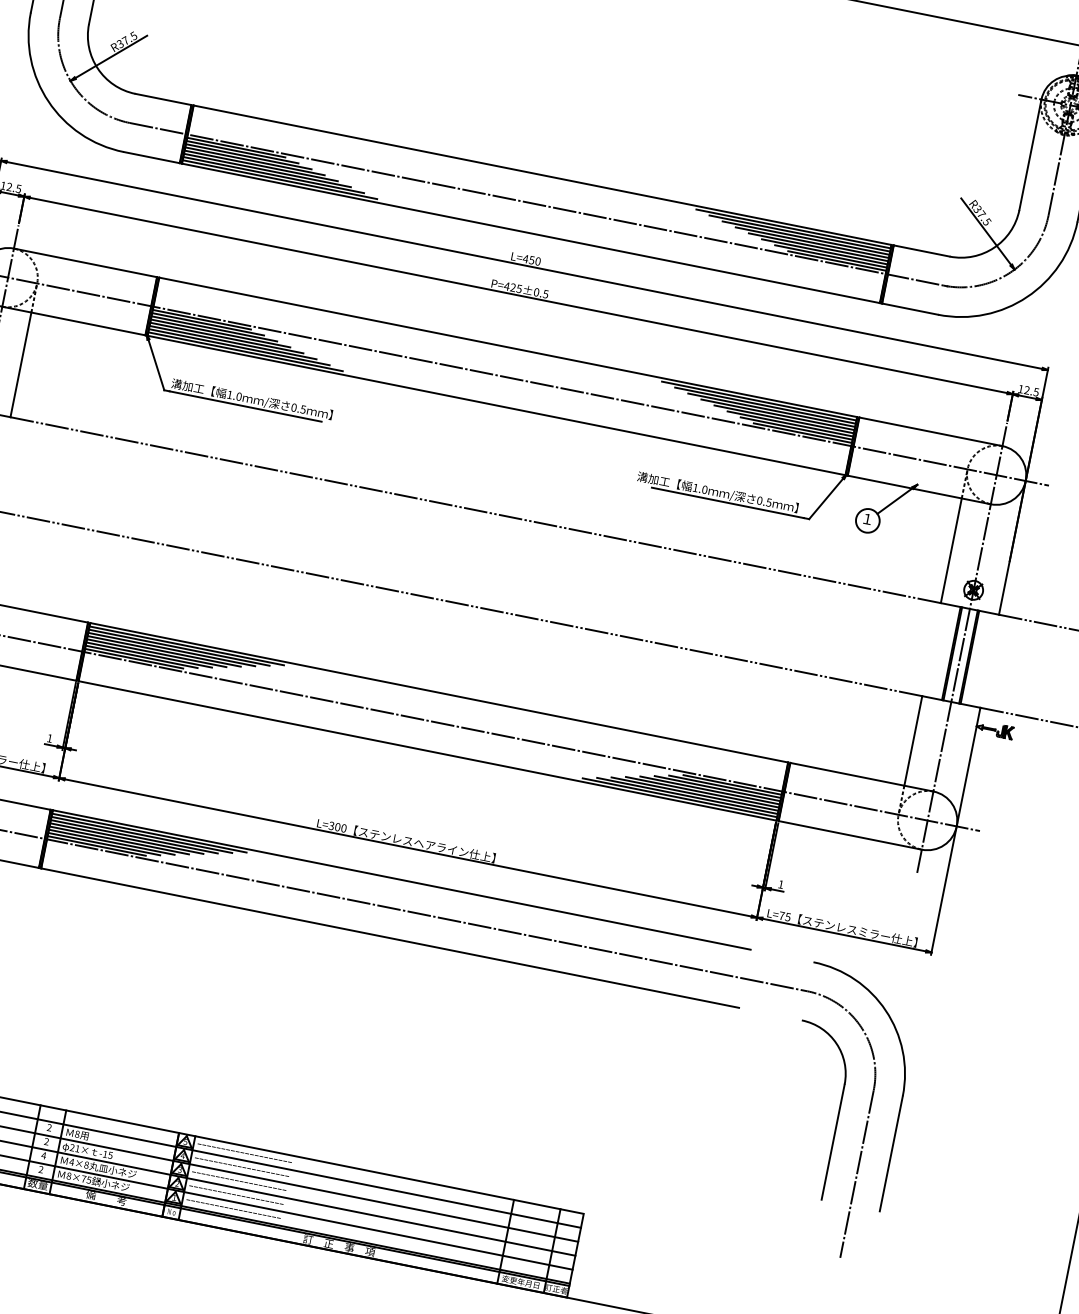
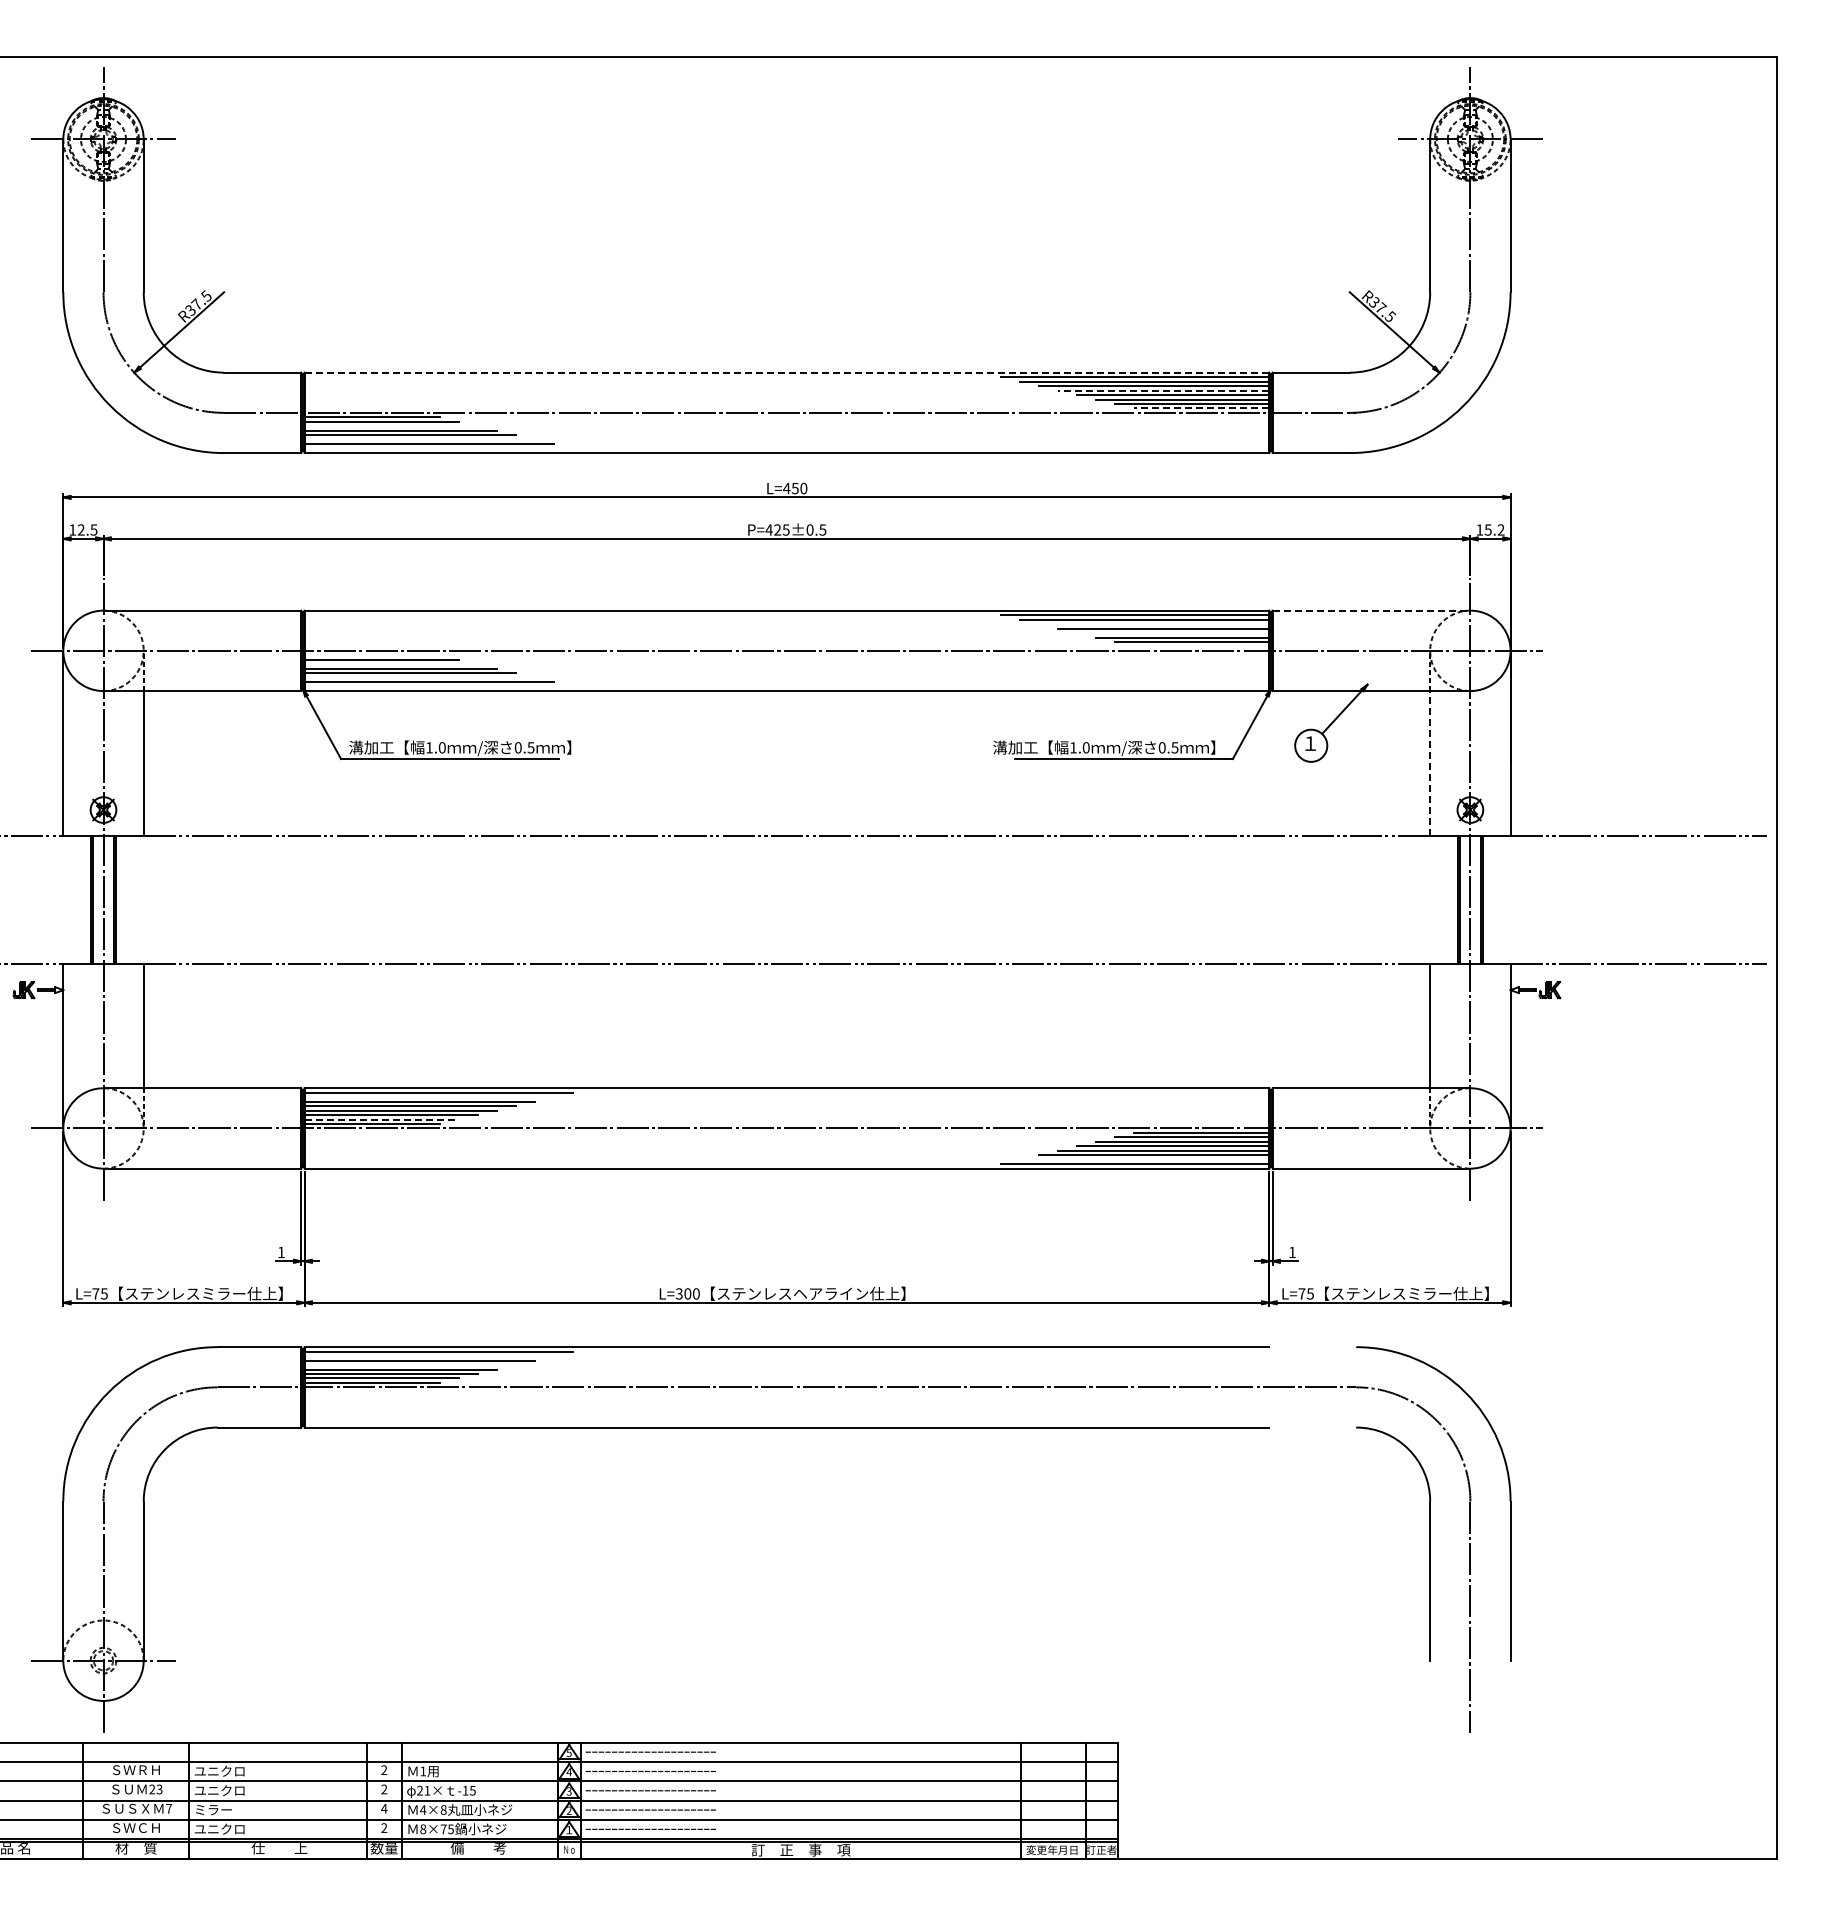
line: (248, 157) -> (391, 426), removed
line: (267, 170) -> (419, 439), removed
line: (543, 175) -> (787, 372), solid -> dashed
line: (279, 179) -> (438, 448), removed
line: (812, 242) -> (1163, 390), solid -> dashed
line: (837, 261) -> (1201, 408), solid -> dashed
line: (201, 319) -> (372, 655), removed
line: (214, 329) -> (391, 664), removed
line: (232, 342) -> (419, 677), removed
line: (245, 351) -> (438, 686), removed
text: (1031, 390) -> (1494, 529), 12.5 -> 15.2
line: (771, 410) -> (1153, 624), removed
line: (783, 419) -> (1172, 633), removed
line: (930, 431) -> (1371, 610), solid -> dashed
line: (802, 433) -> (1201, 646), removed
line: (951, 550) -> (1430, 762), solid -> dashed
line: (179, 647) -> (429, 1097), removed
line: (142, 656) -> (382, 1119), solid -> dashed
line: (687, 795) -> (1144, 1159), removed
line: (141, 835) -> (429, 1356), removed
line: (126, 838) -> (410, 1365), removed
text: (77, 1134) -> (423, 1771), 8 -> 1

